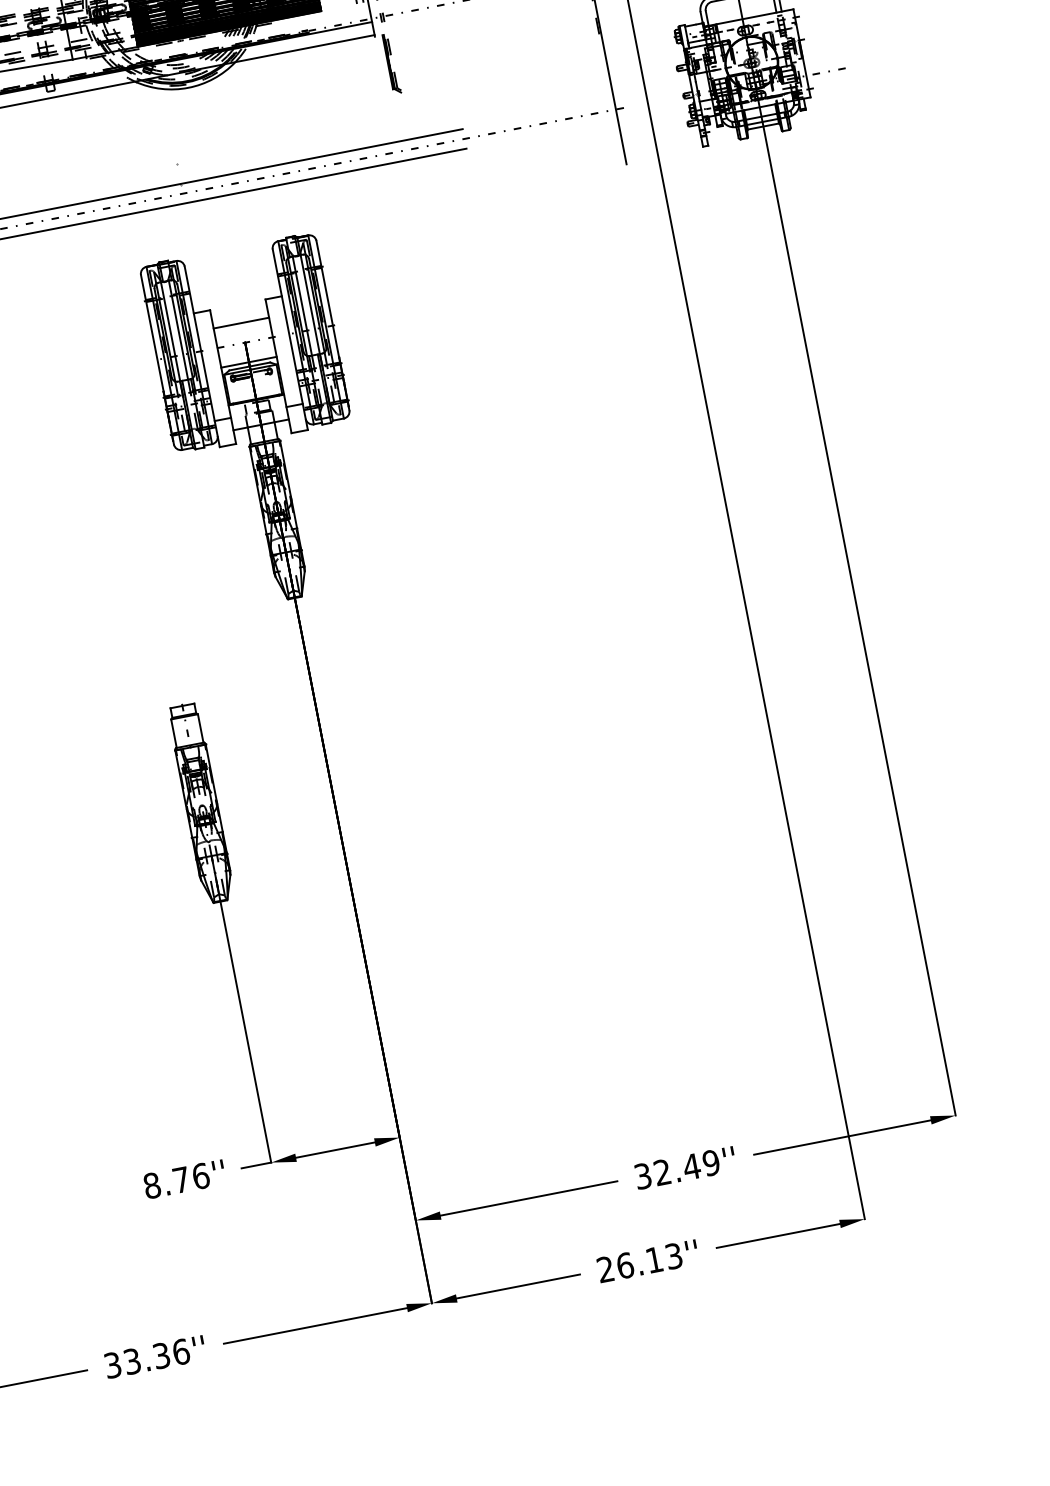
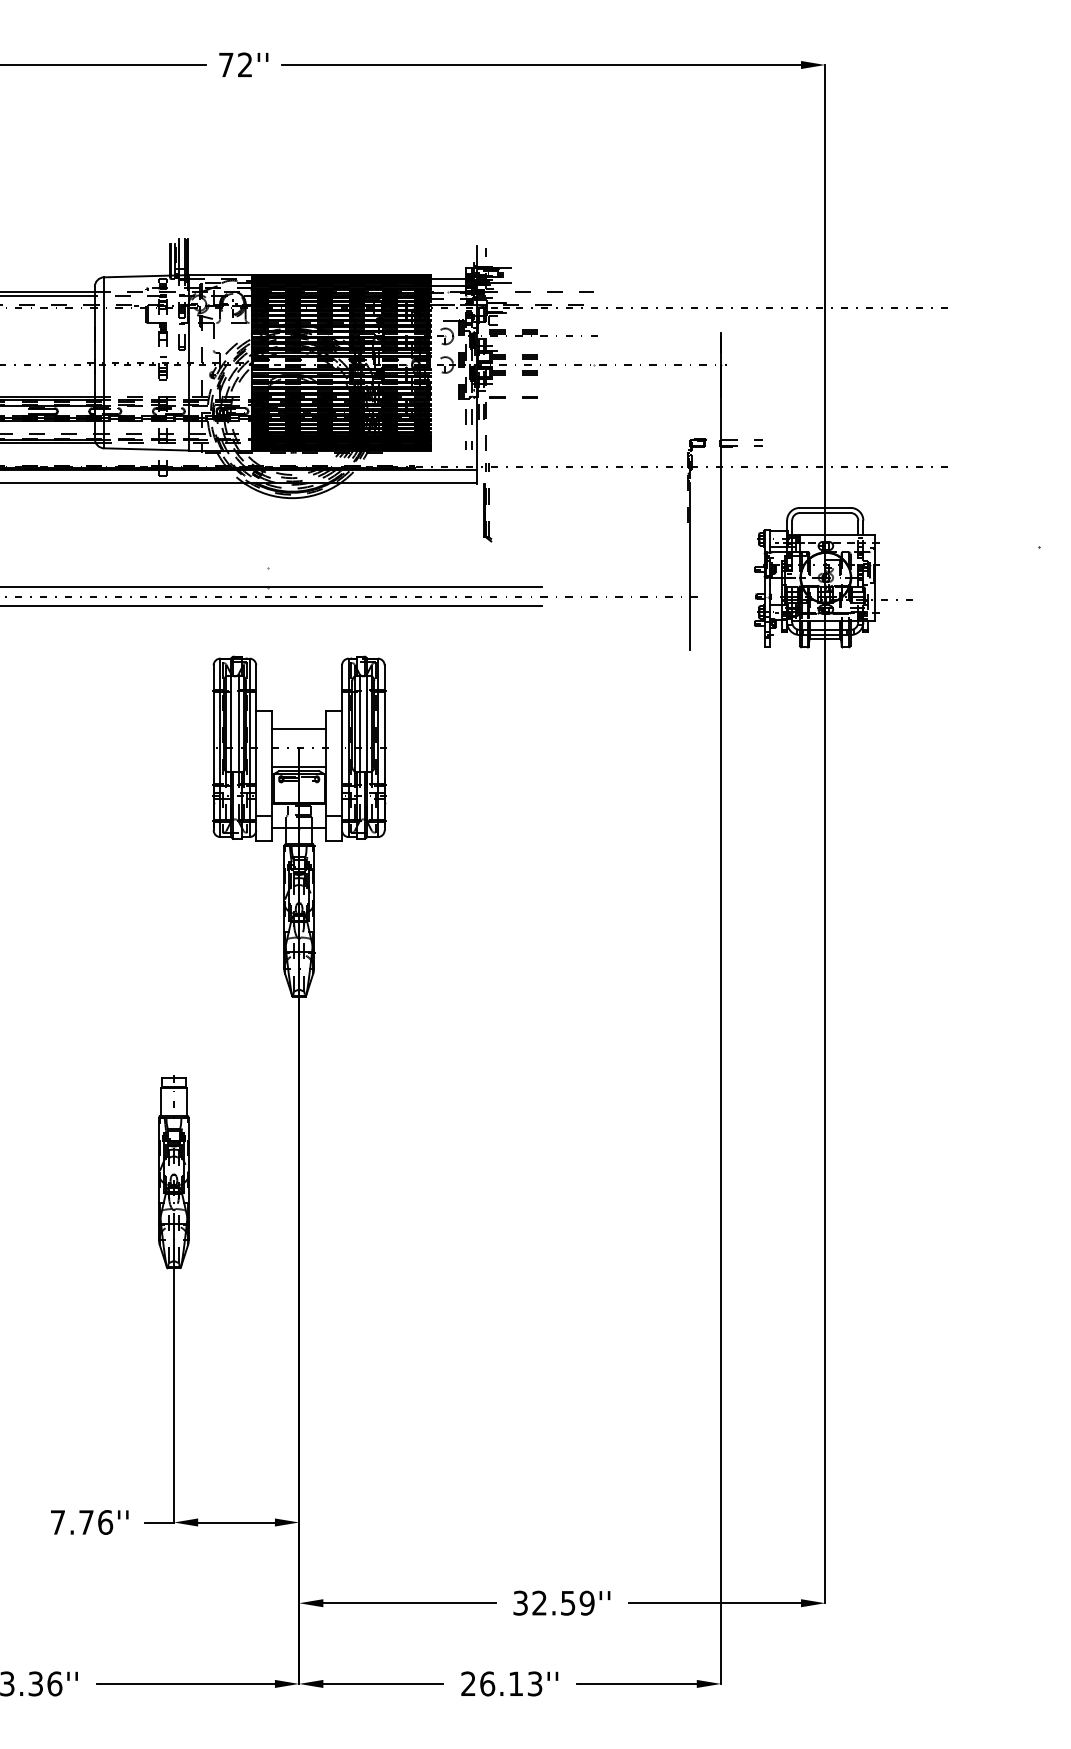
text: (691, 1167) -> (567, 1603), 32.49'' -> 32.59''
text: (151, 1185) -> (57, 1522), 8.76'' -> 7.76''

